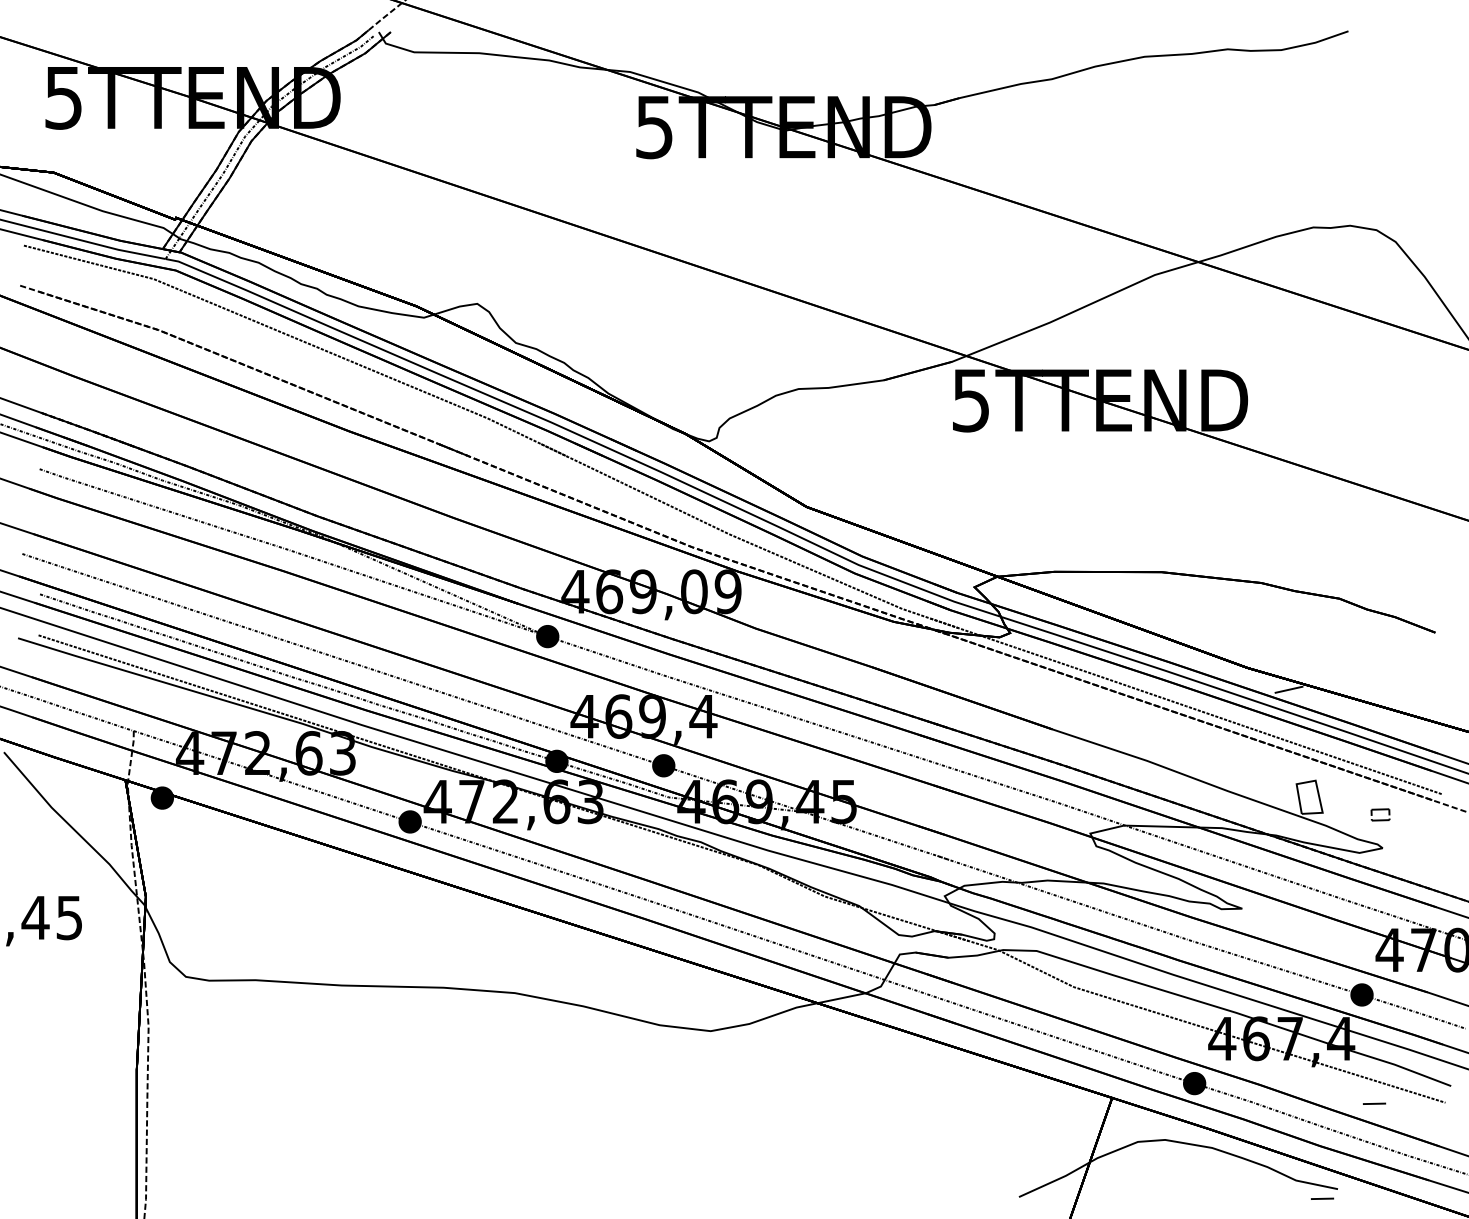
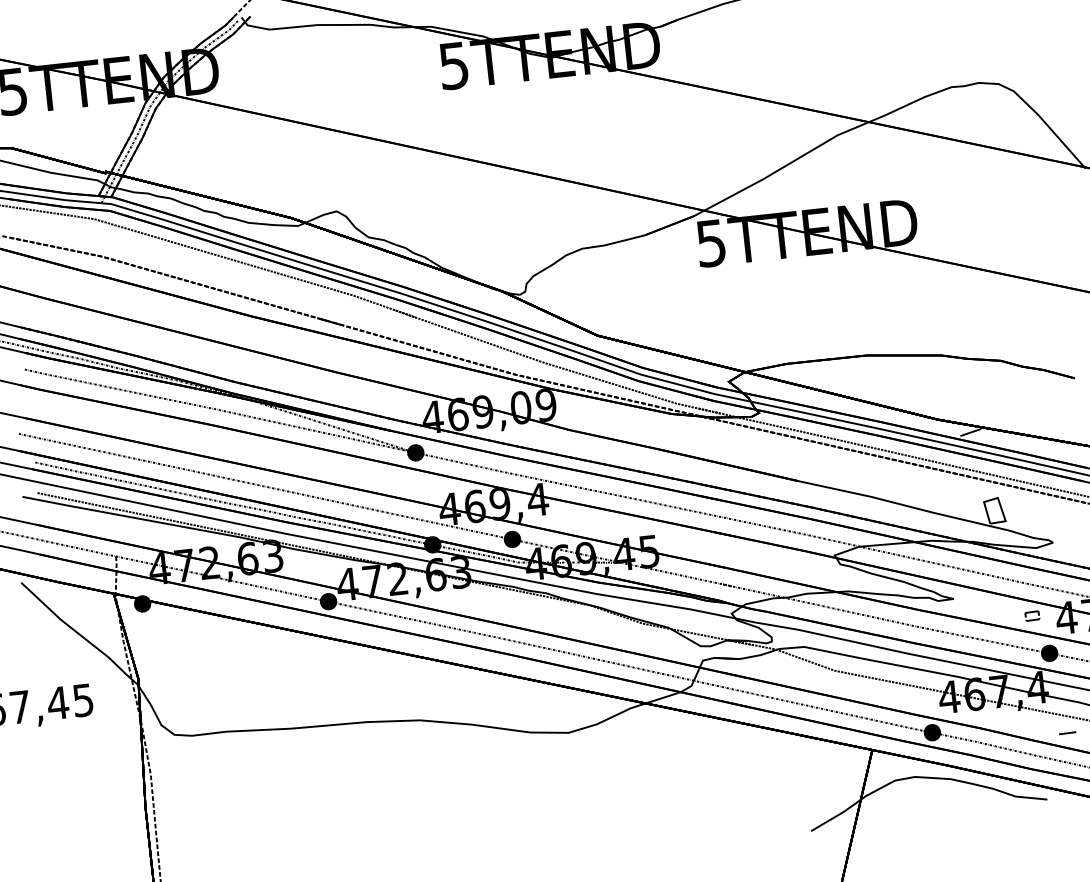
part: (1380, 814) -> (1032, 615), moved
line: (1322, 1198) -> (1036, 807), removed

